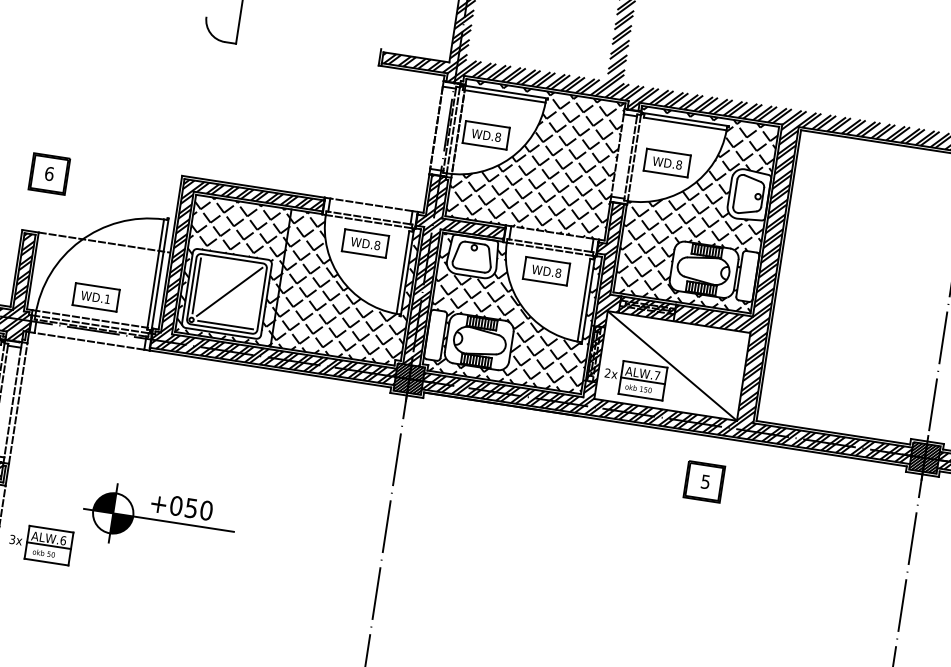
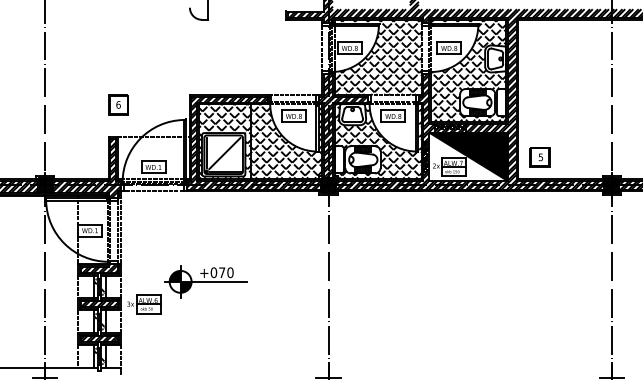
fill: (672, 365) -> (468, 156), added
part: (702, 481) -> (539, 157), moved
text: (192, 507) -> (222, 272), +050 -> +070

